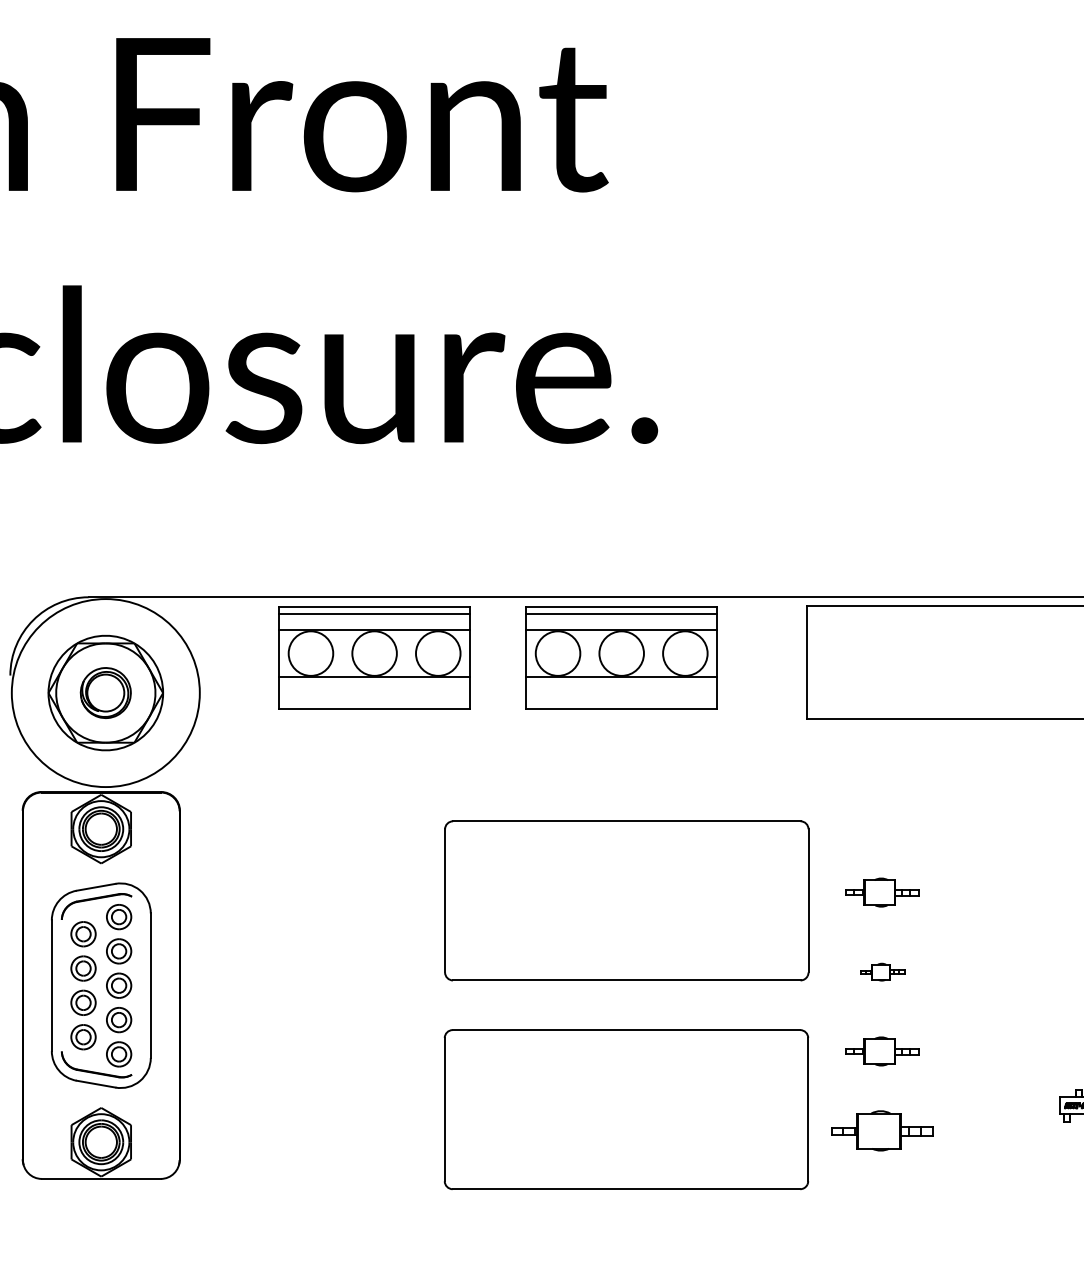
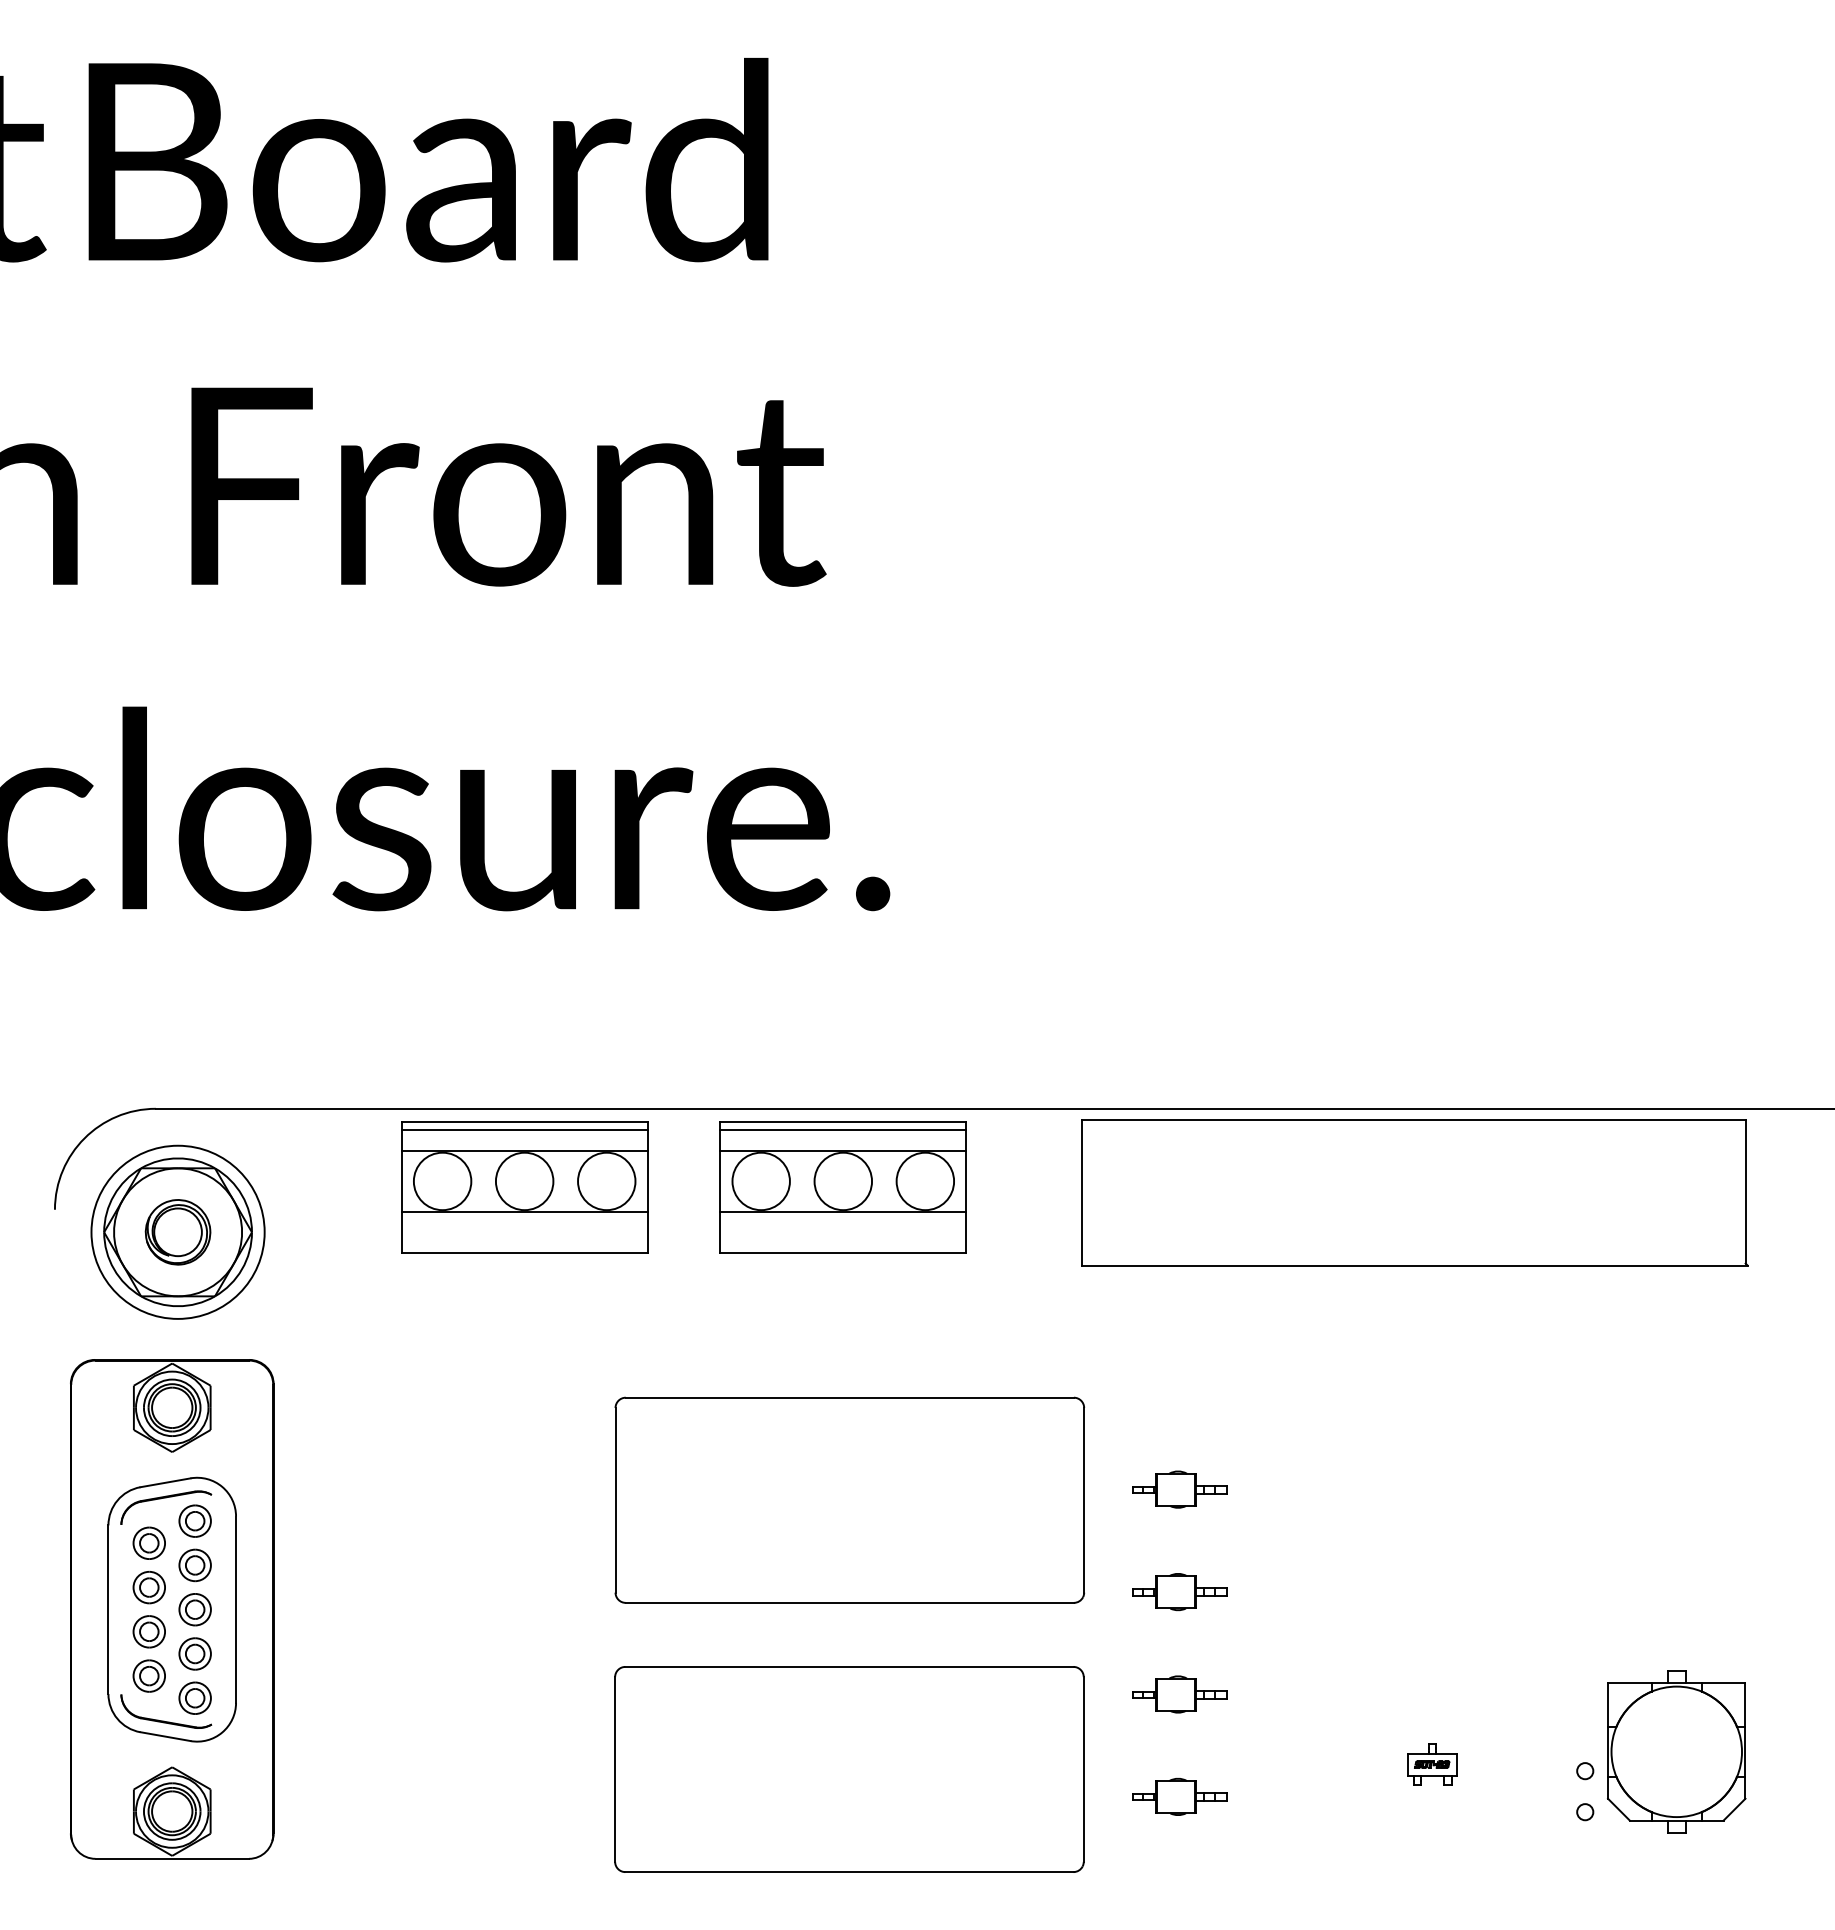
circle: (105, 692) -> (177, 1231), size x0.71
part: (882, 972) -> (1179, 1592), size x1.67
part: (882, 1130) -> (1179, 1796), size x0.71

